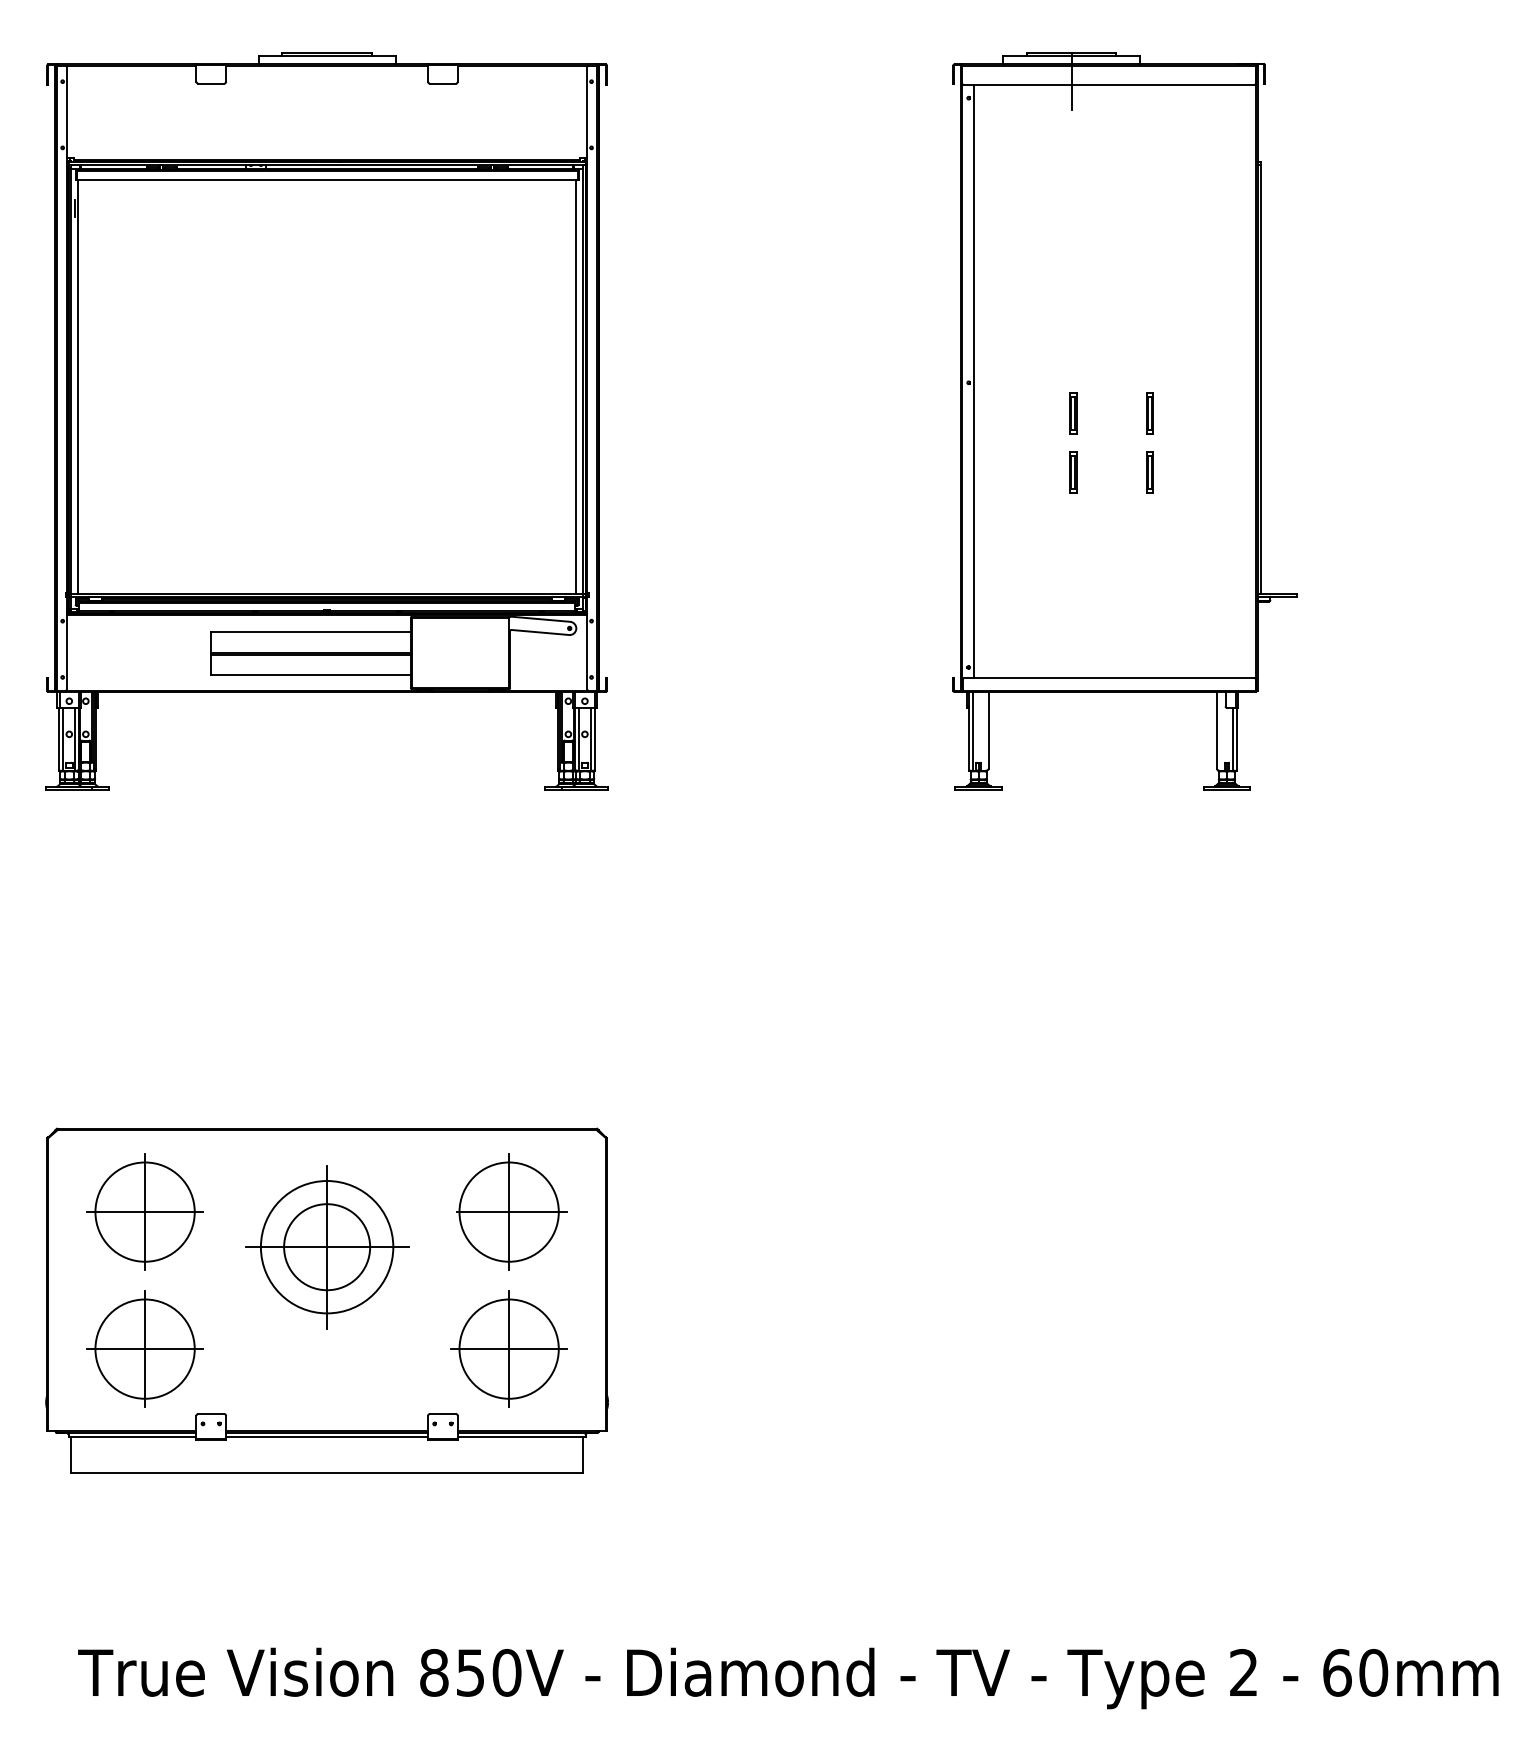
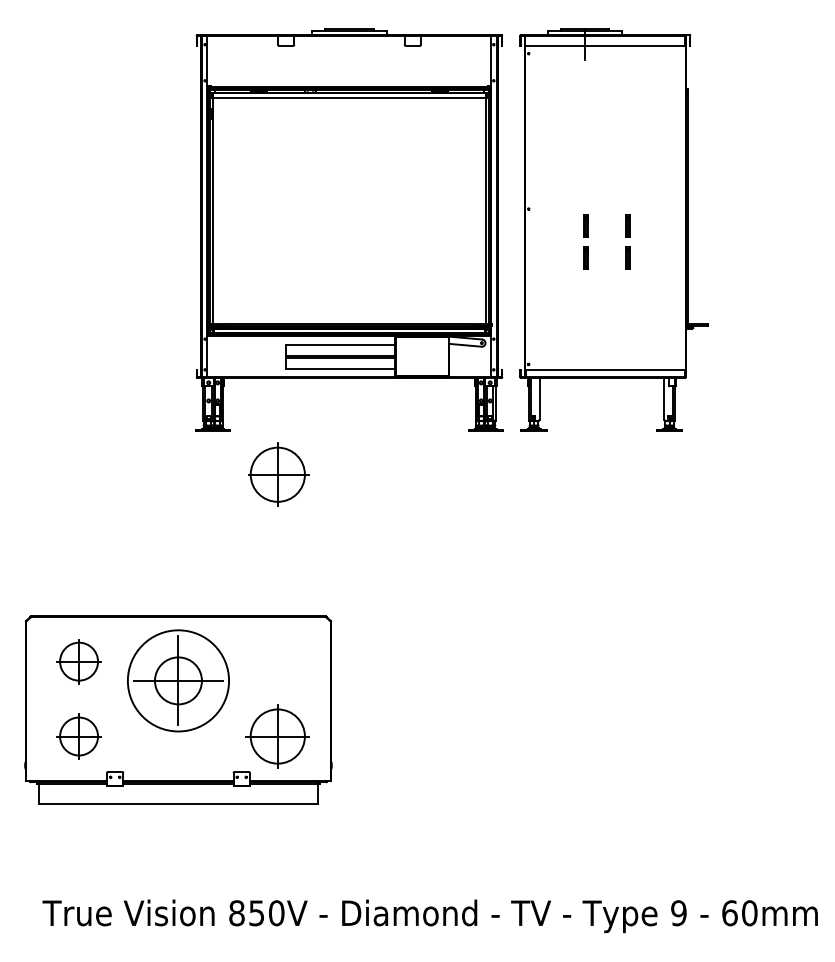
line: (973, 381) -> (531, 208), removed
part: (327, 420) -> (349, 229), moved
part: (143, 1211) -> (78, 661), size x0.7
part: (510, 1211) -> (278, 474), moved
circle: (327, 1246) -> (178, 680), size x1.4
part: (143, 1349) -> (78, 736), size x0.7
text: (1243, 1673) -> (678, 913), 2 -> 9

